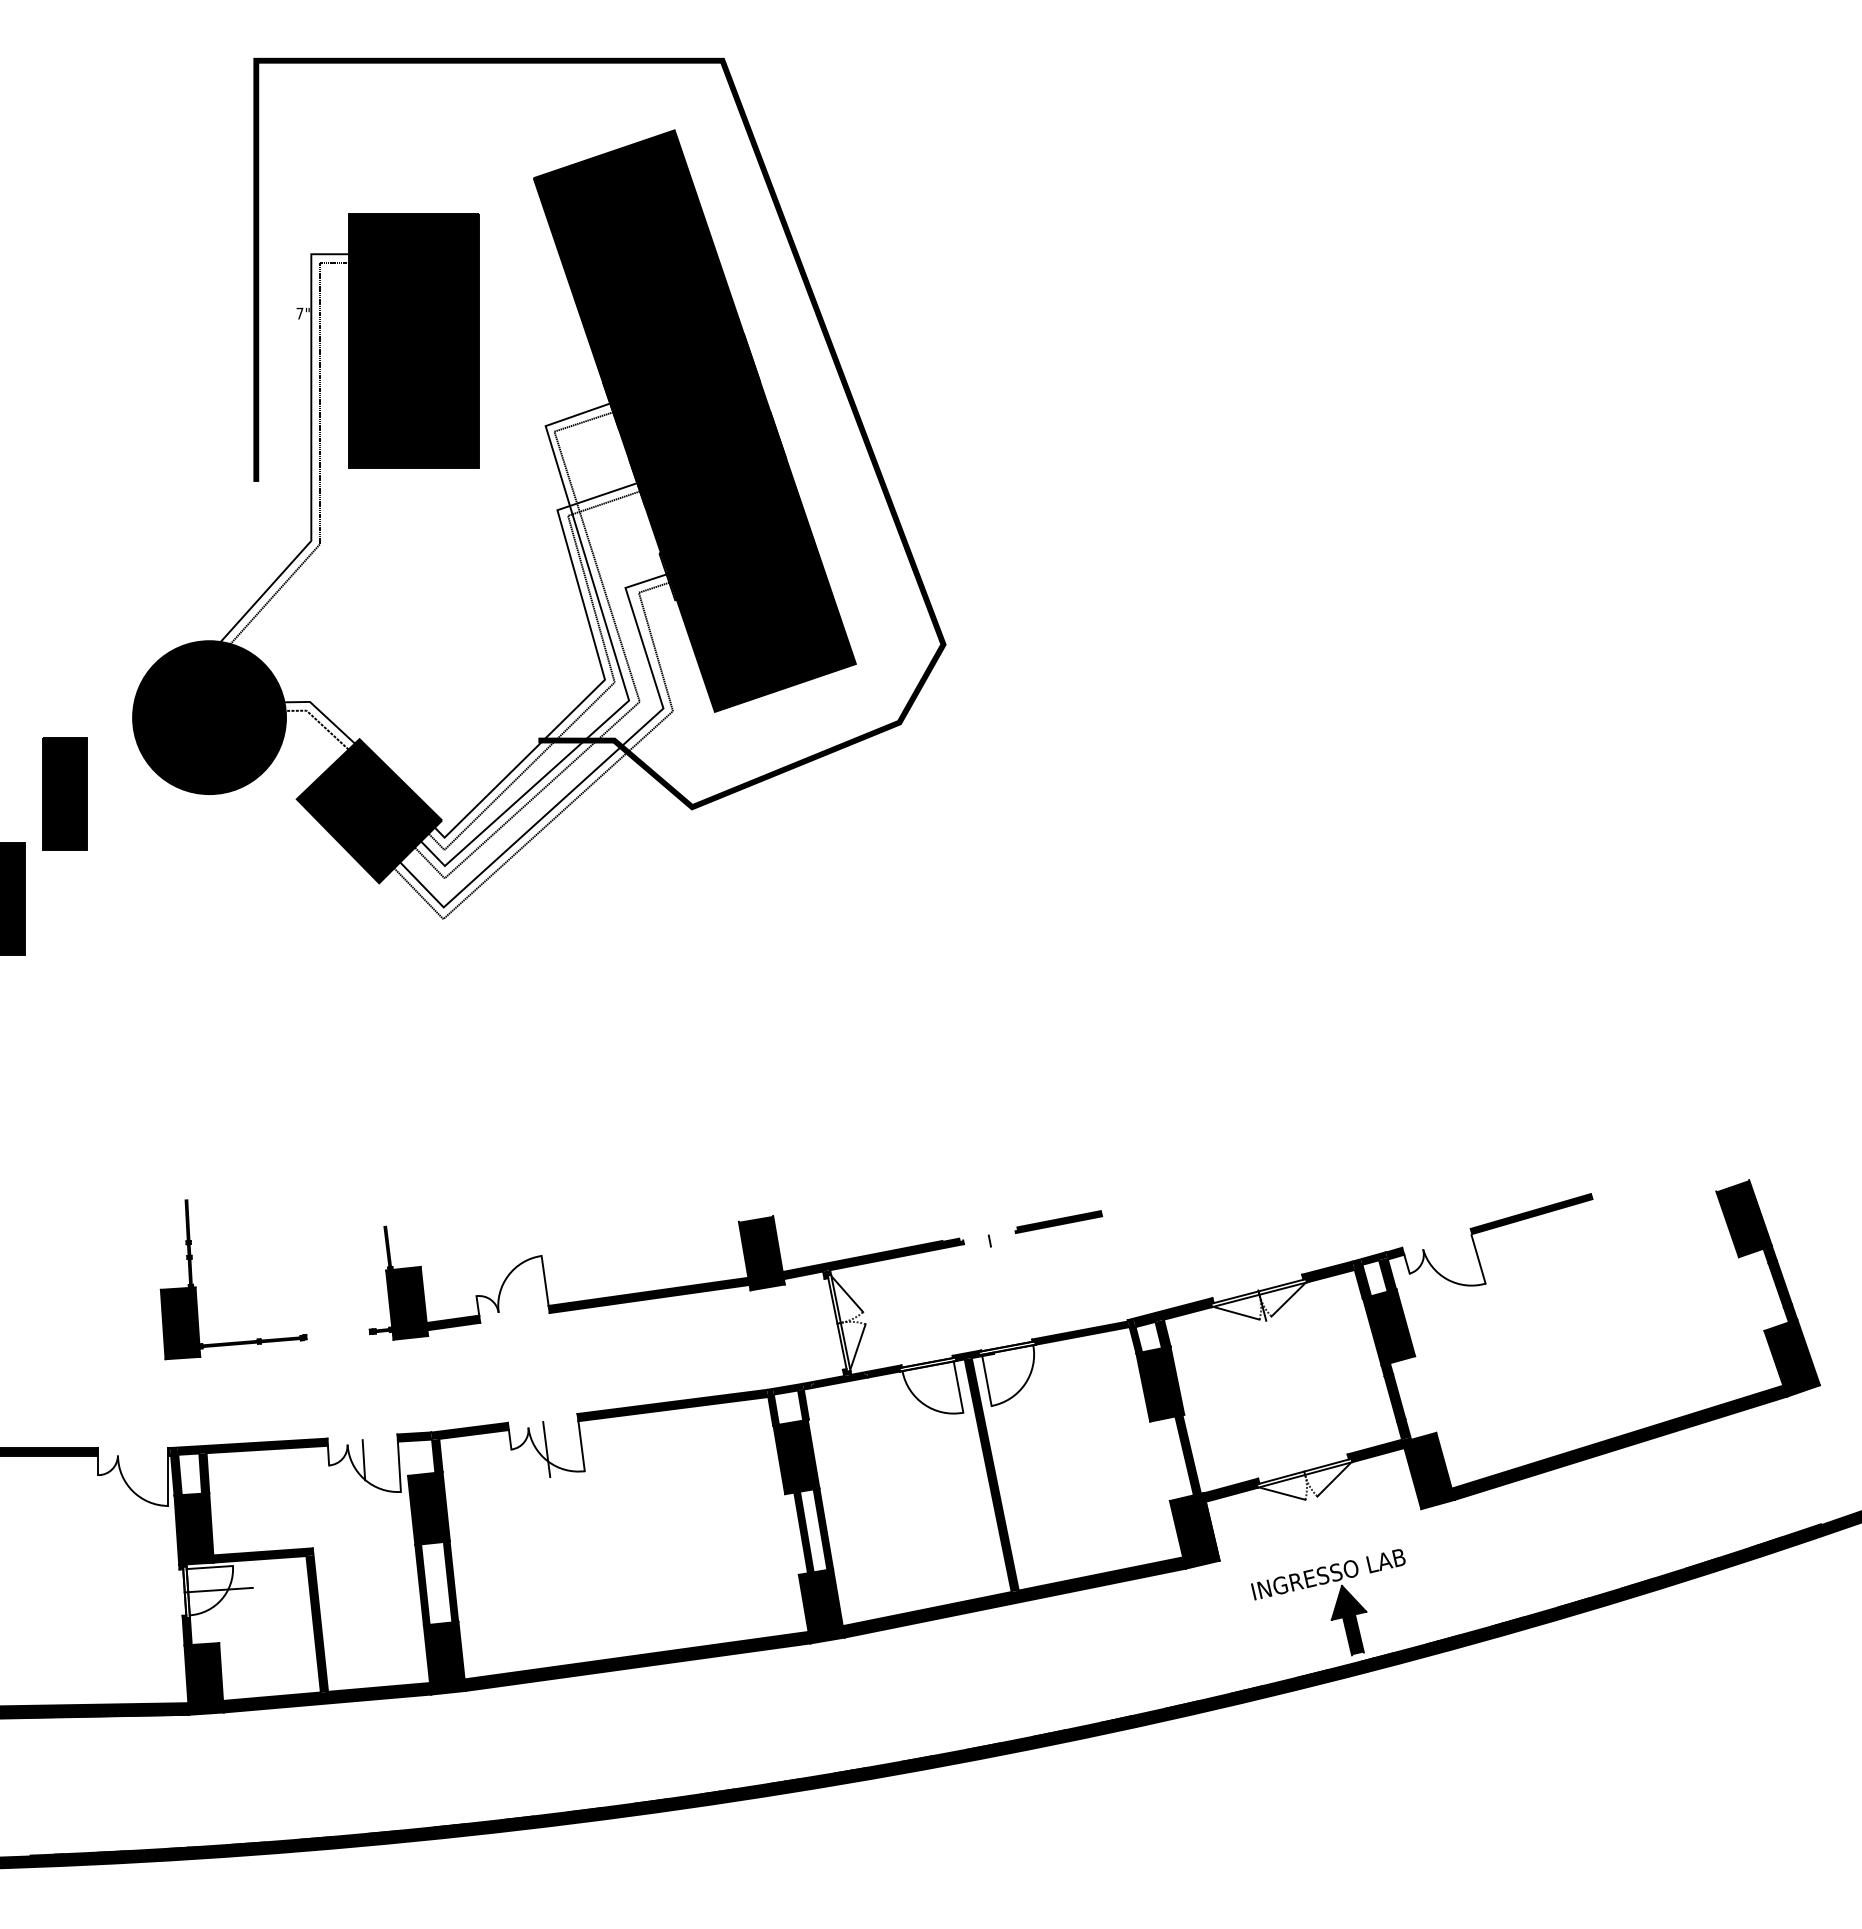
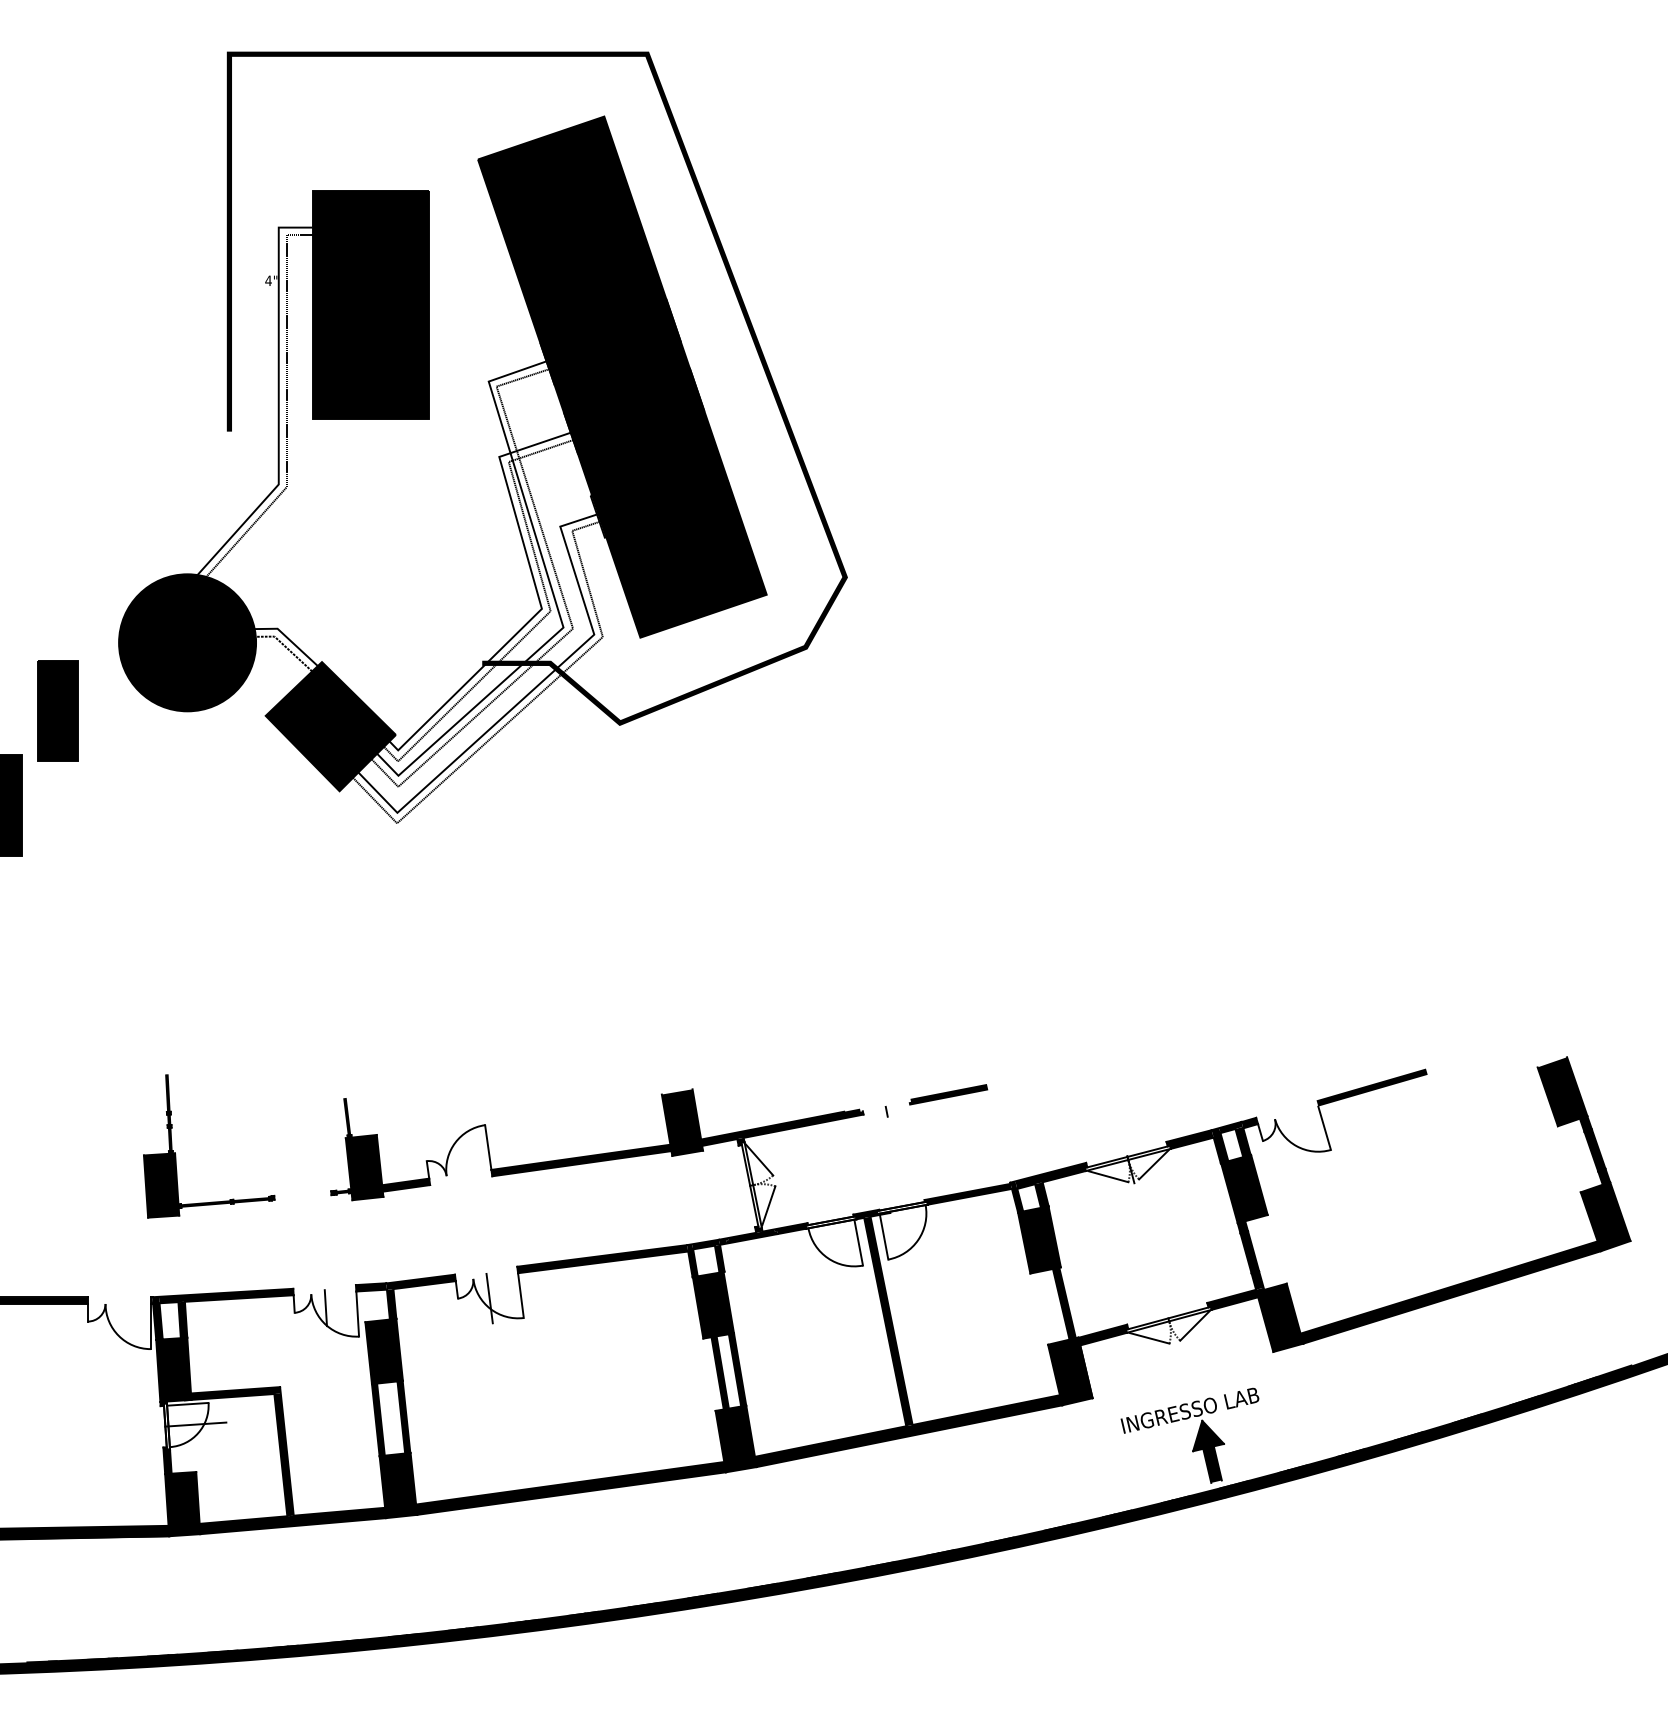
text: (299, 313) -> (268, 280), 7" -> 4"

